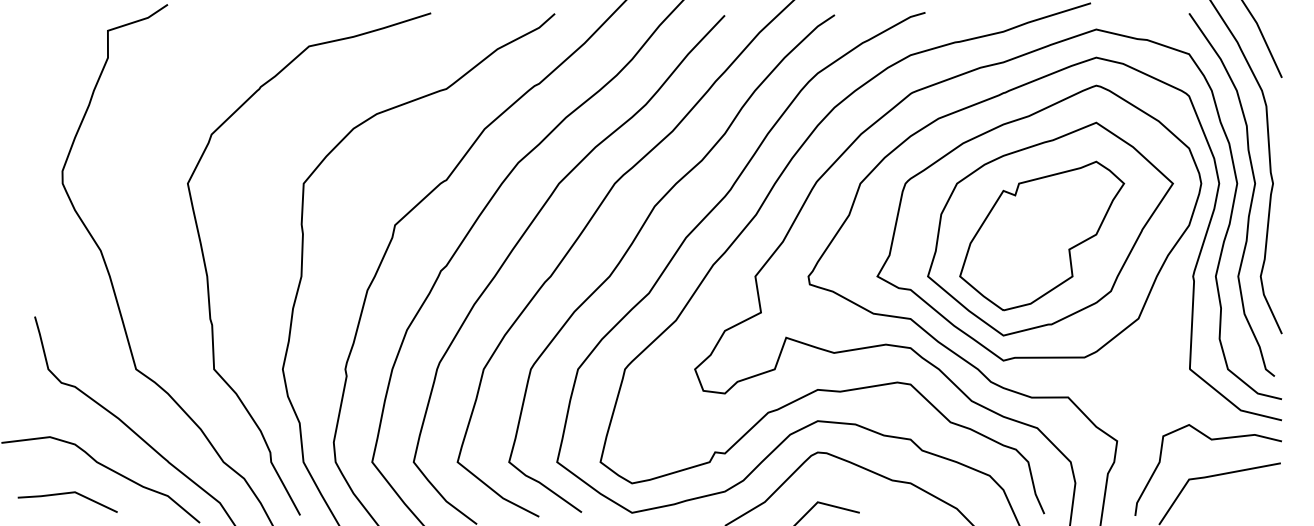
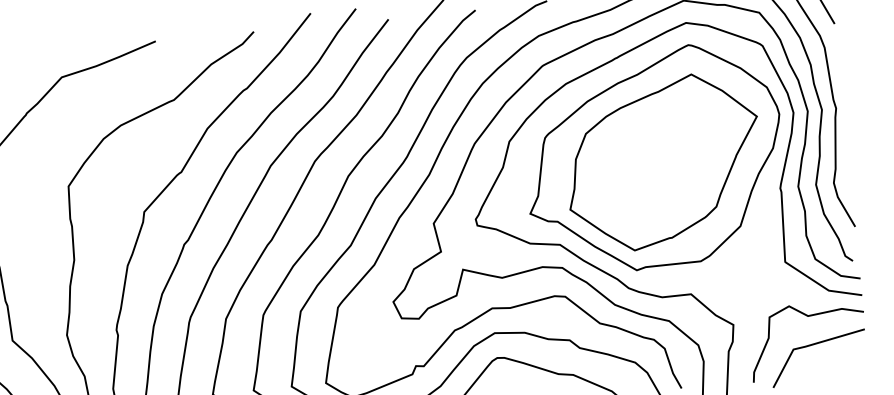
part: (1042, 235) -> (657, 168), removed

